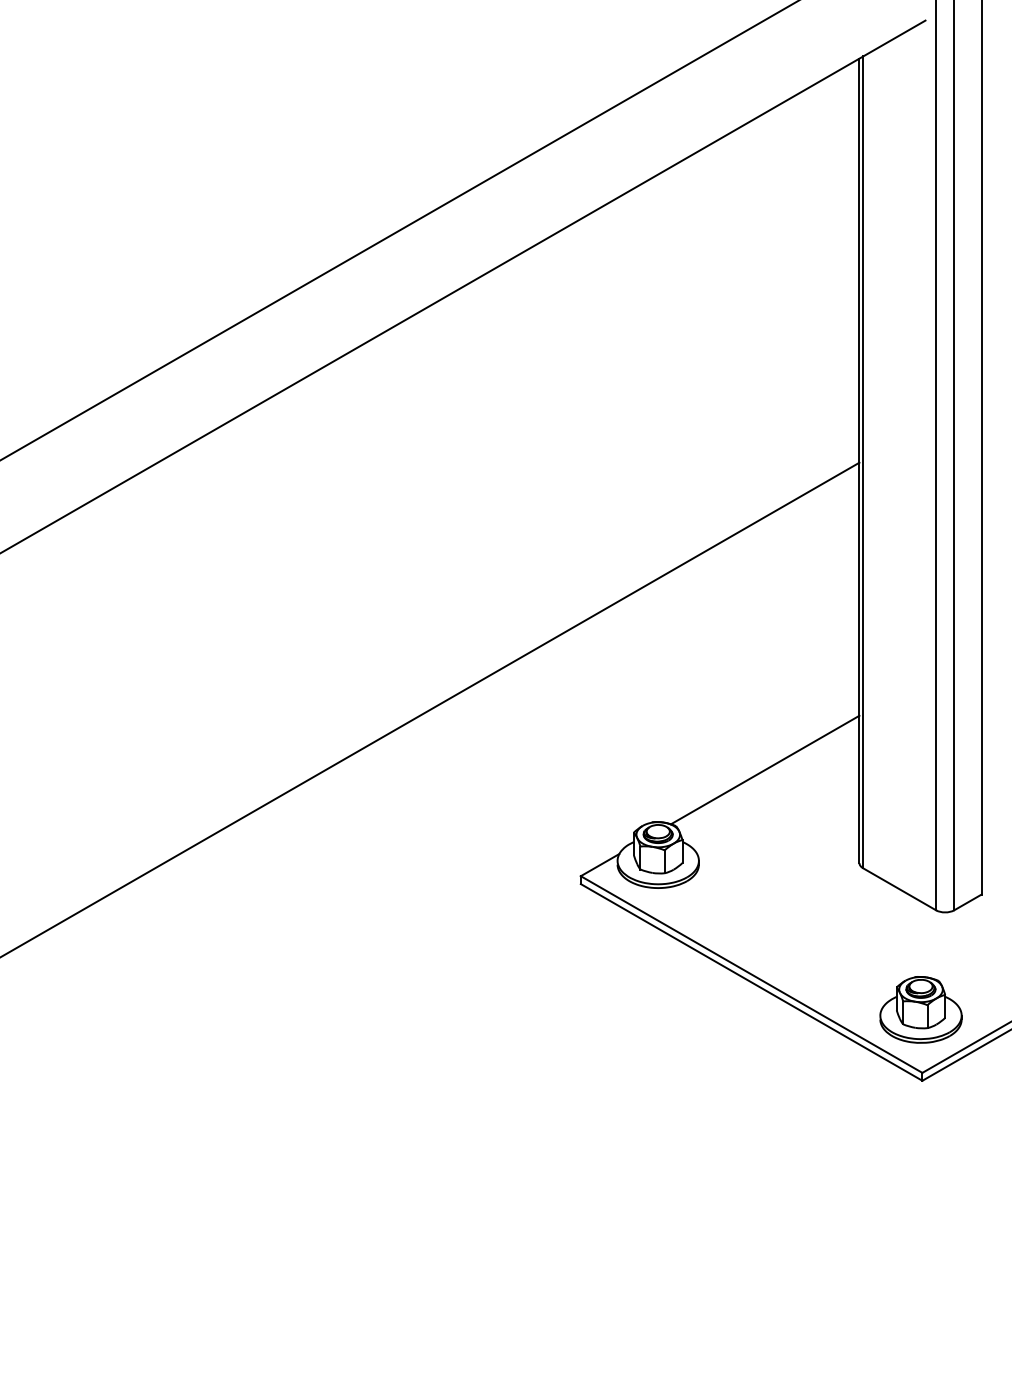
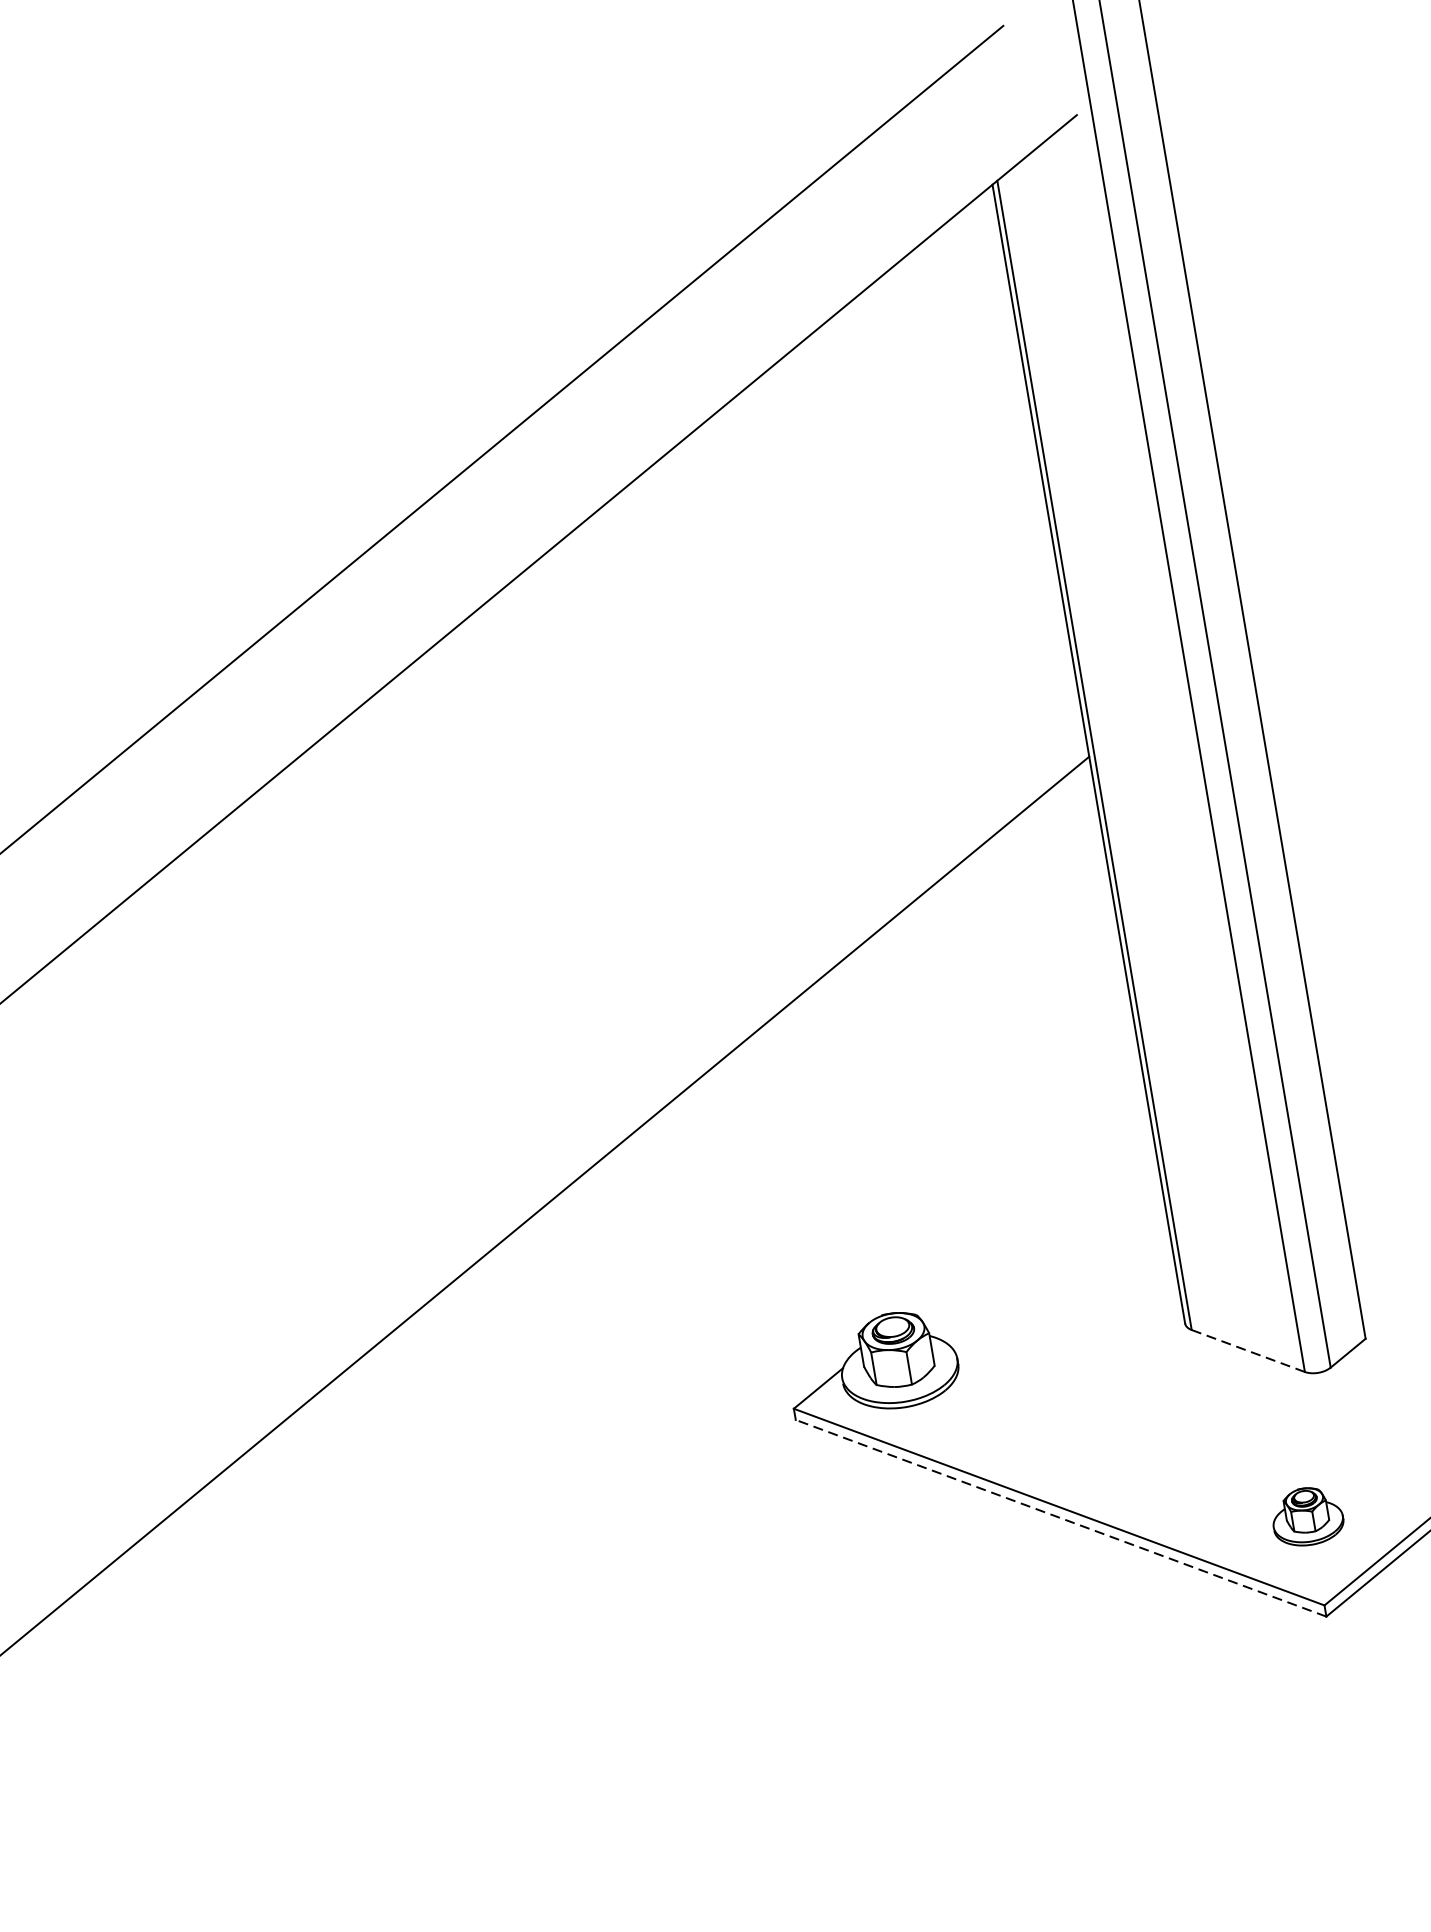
line: (765, 769) -> (1029, 1213), removed
line: (899, 889) -> (1248, 1351), solid -> dashed
line: (751, 982) -> (1060, 1518), solid -> dashed
part: (920, 1009) -> (1306, 1516), size x0.6

